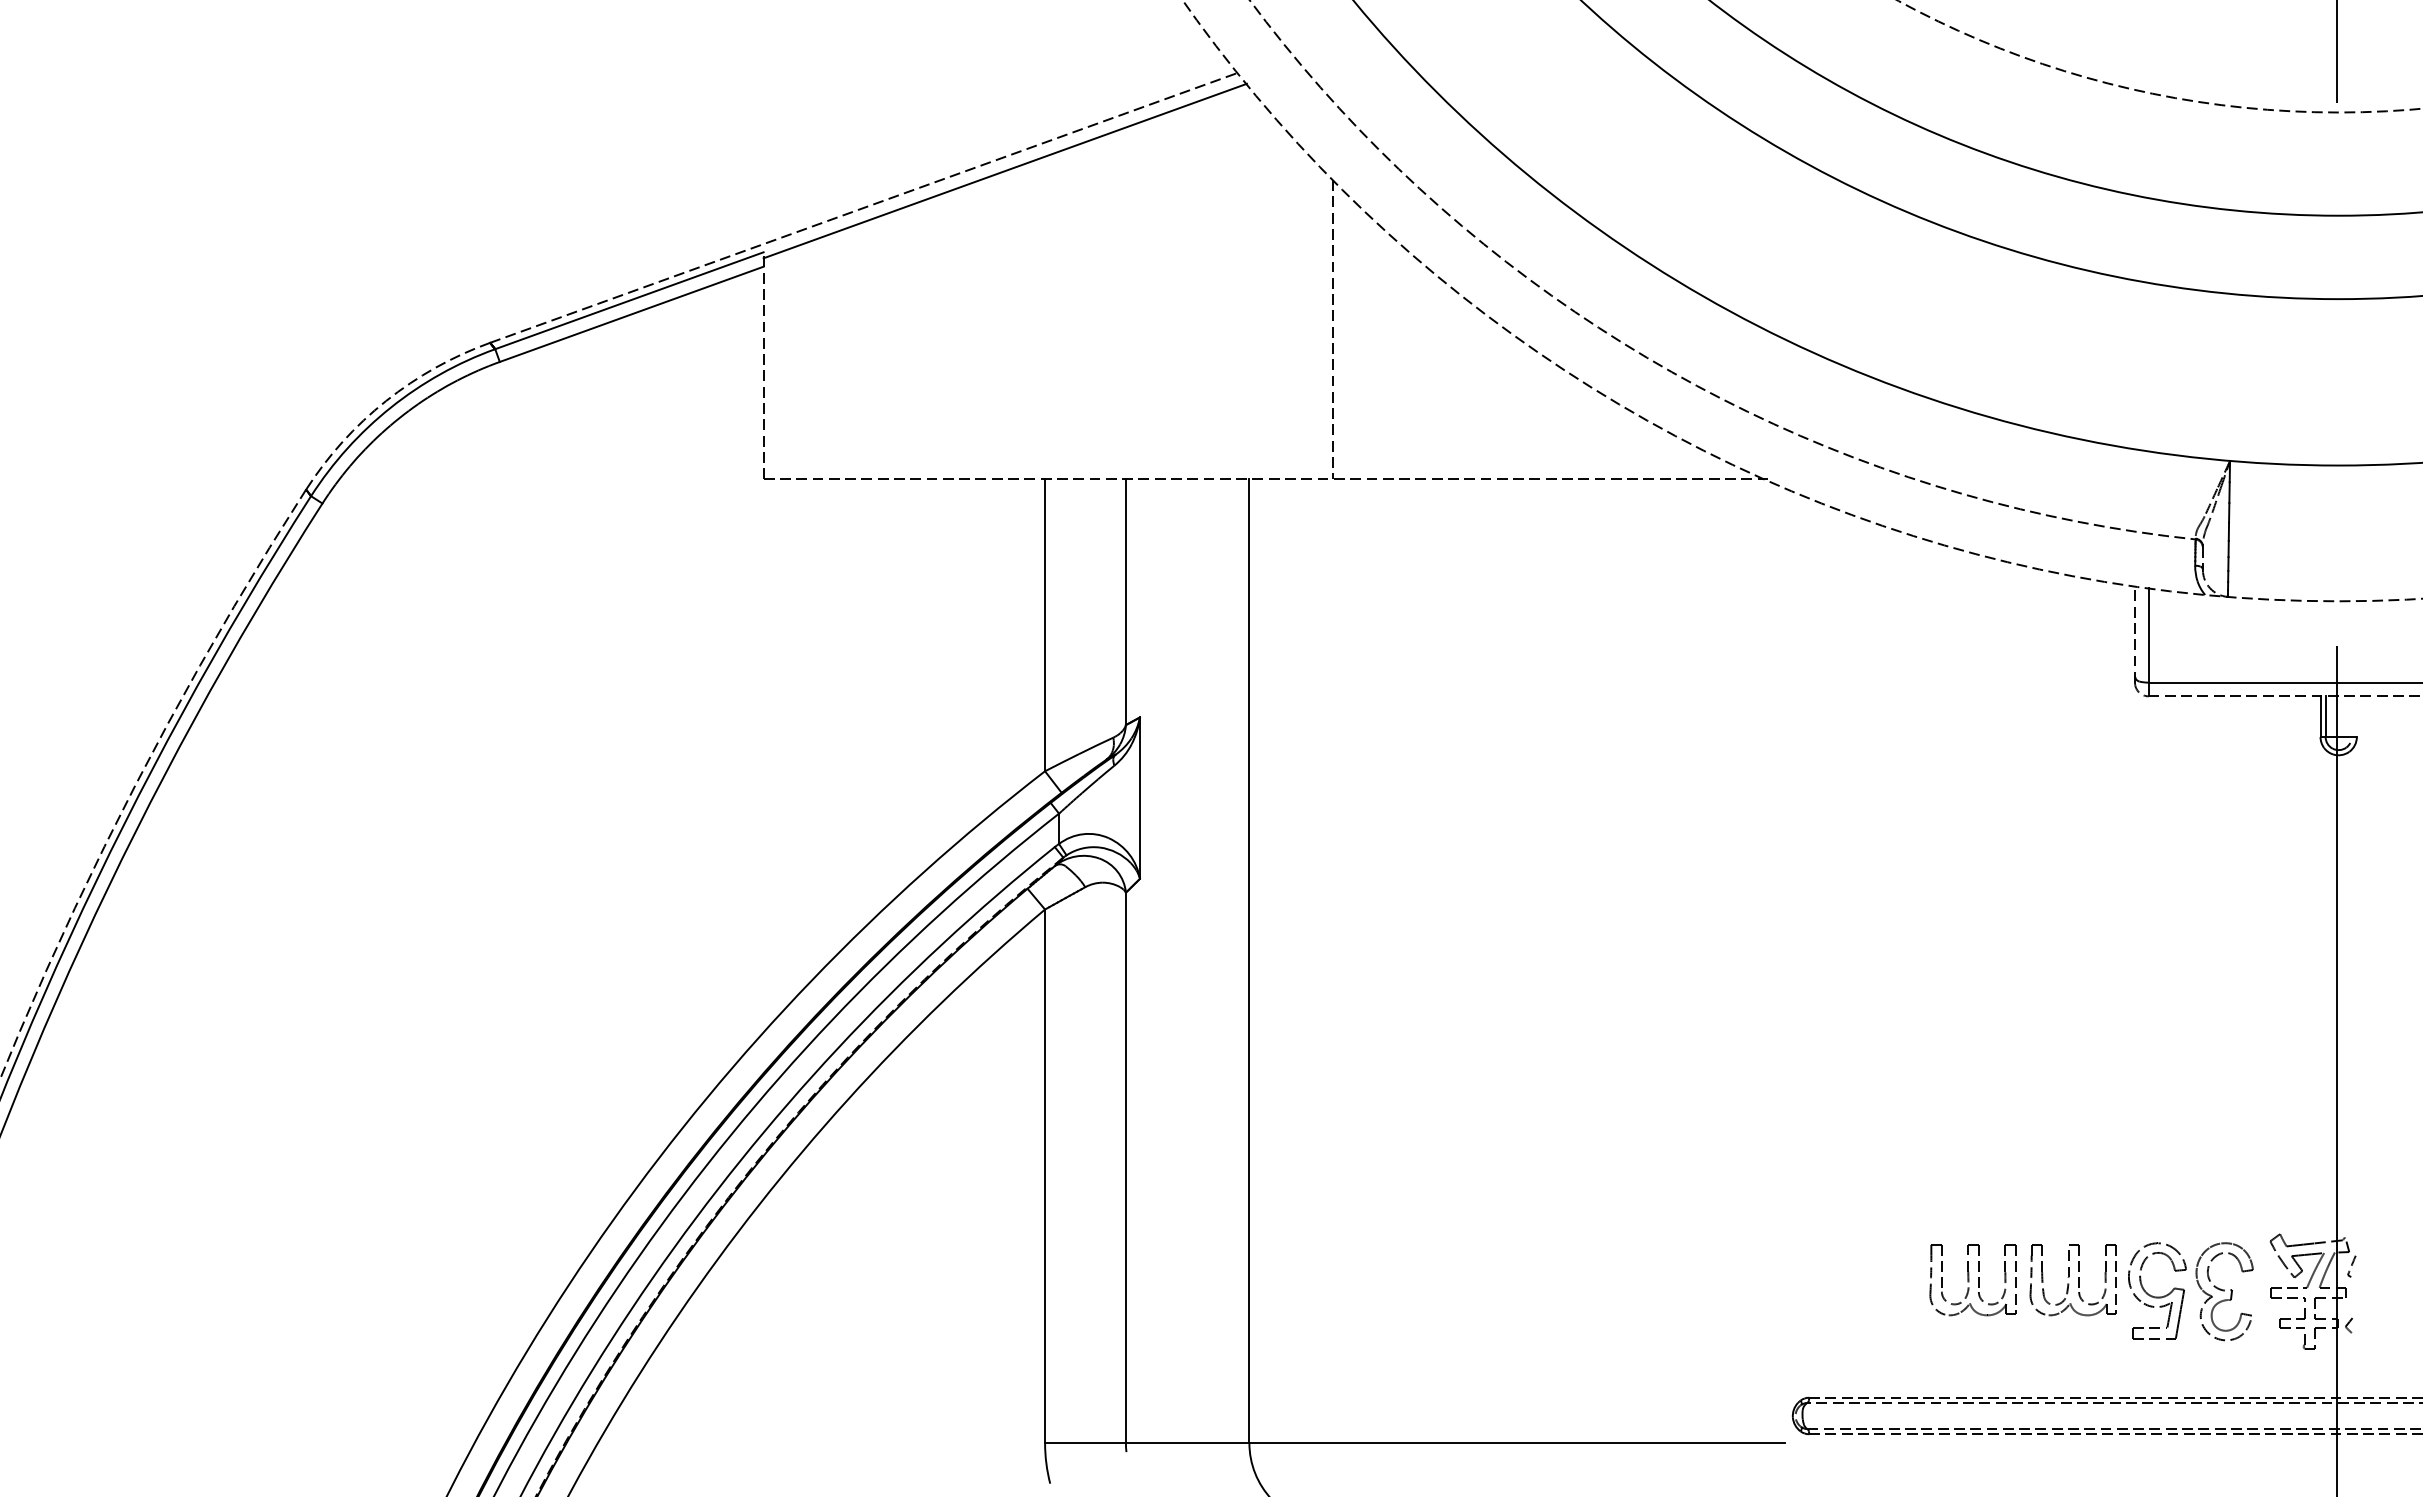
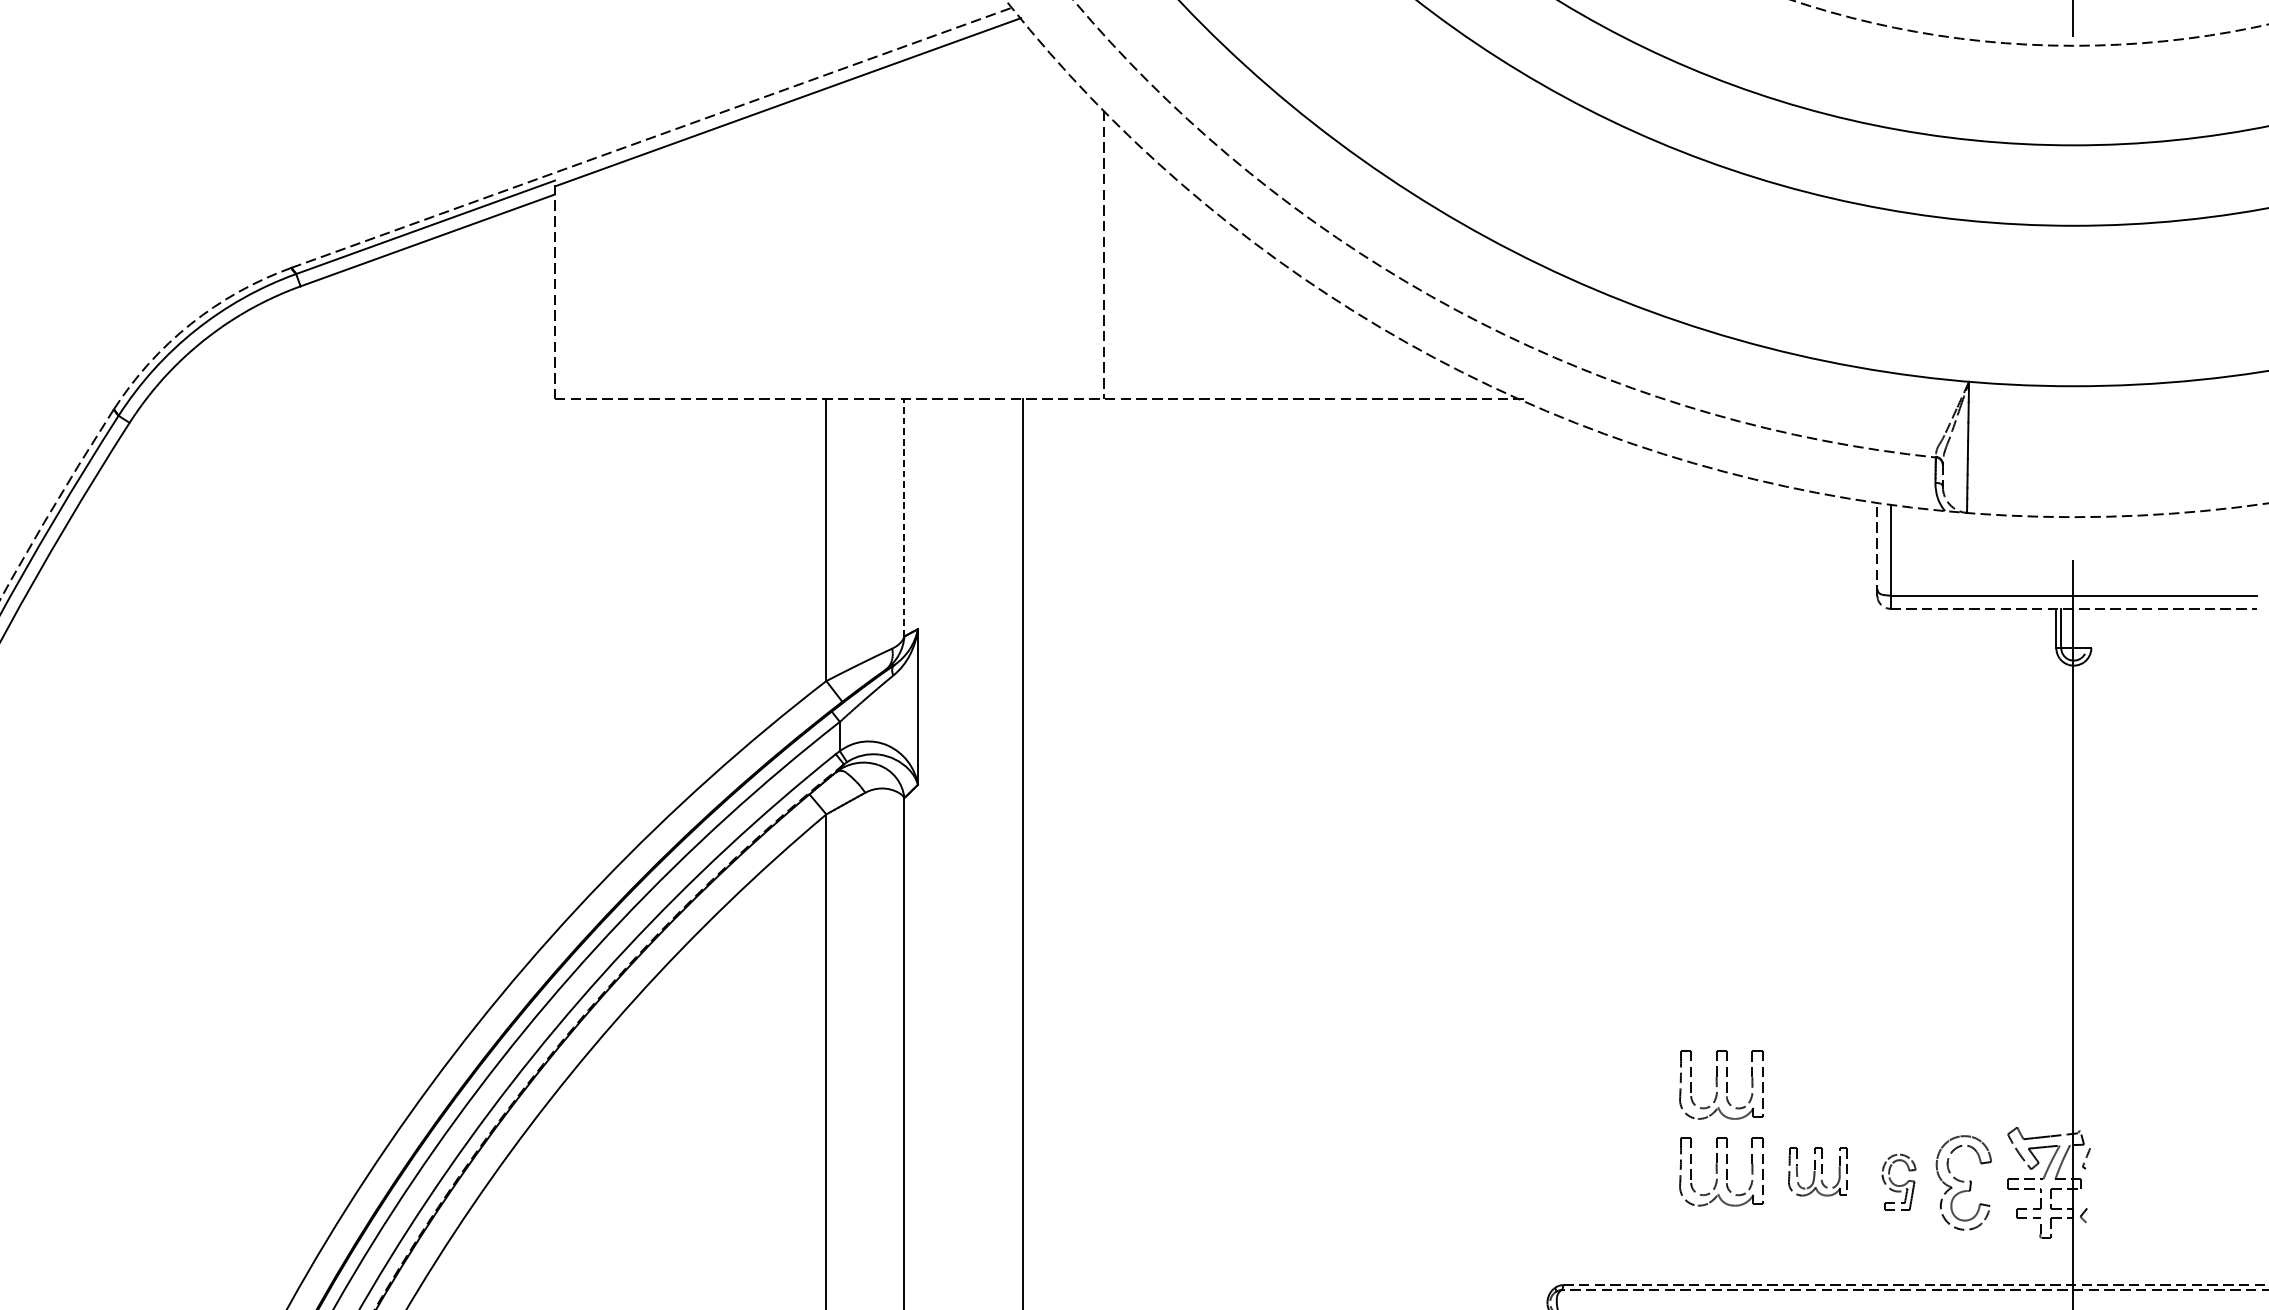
line: (1125, 602) -> (903, 518), solid -> dashed
part: (1972, 1190) -> (1720, 1085), added
part: (2072, 1280) -> (1817, 1172), size x0.7
part: (2157, 1290) -> (1899, 1181), size x0.6

